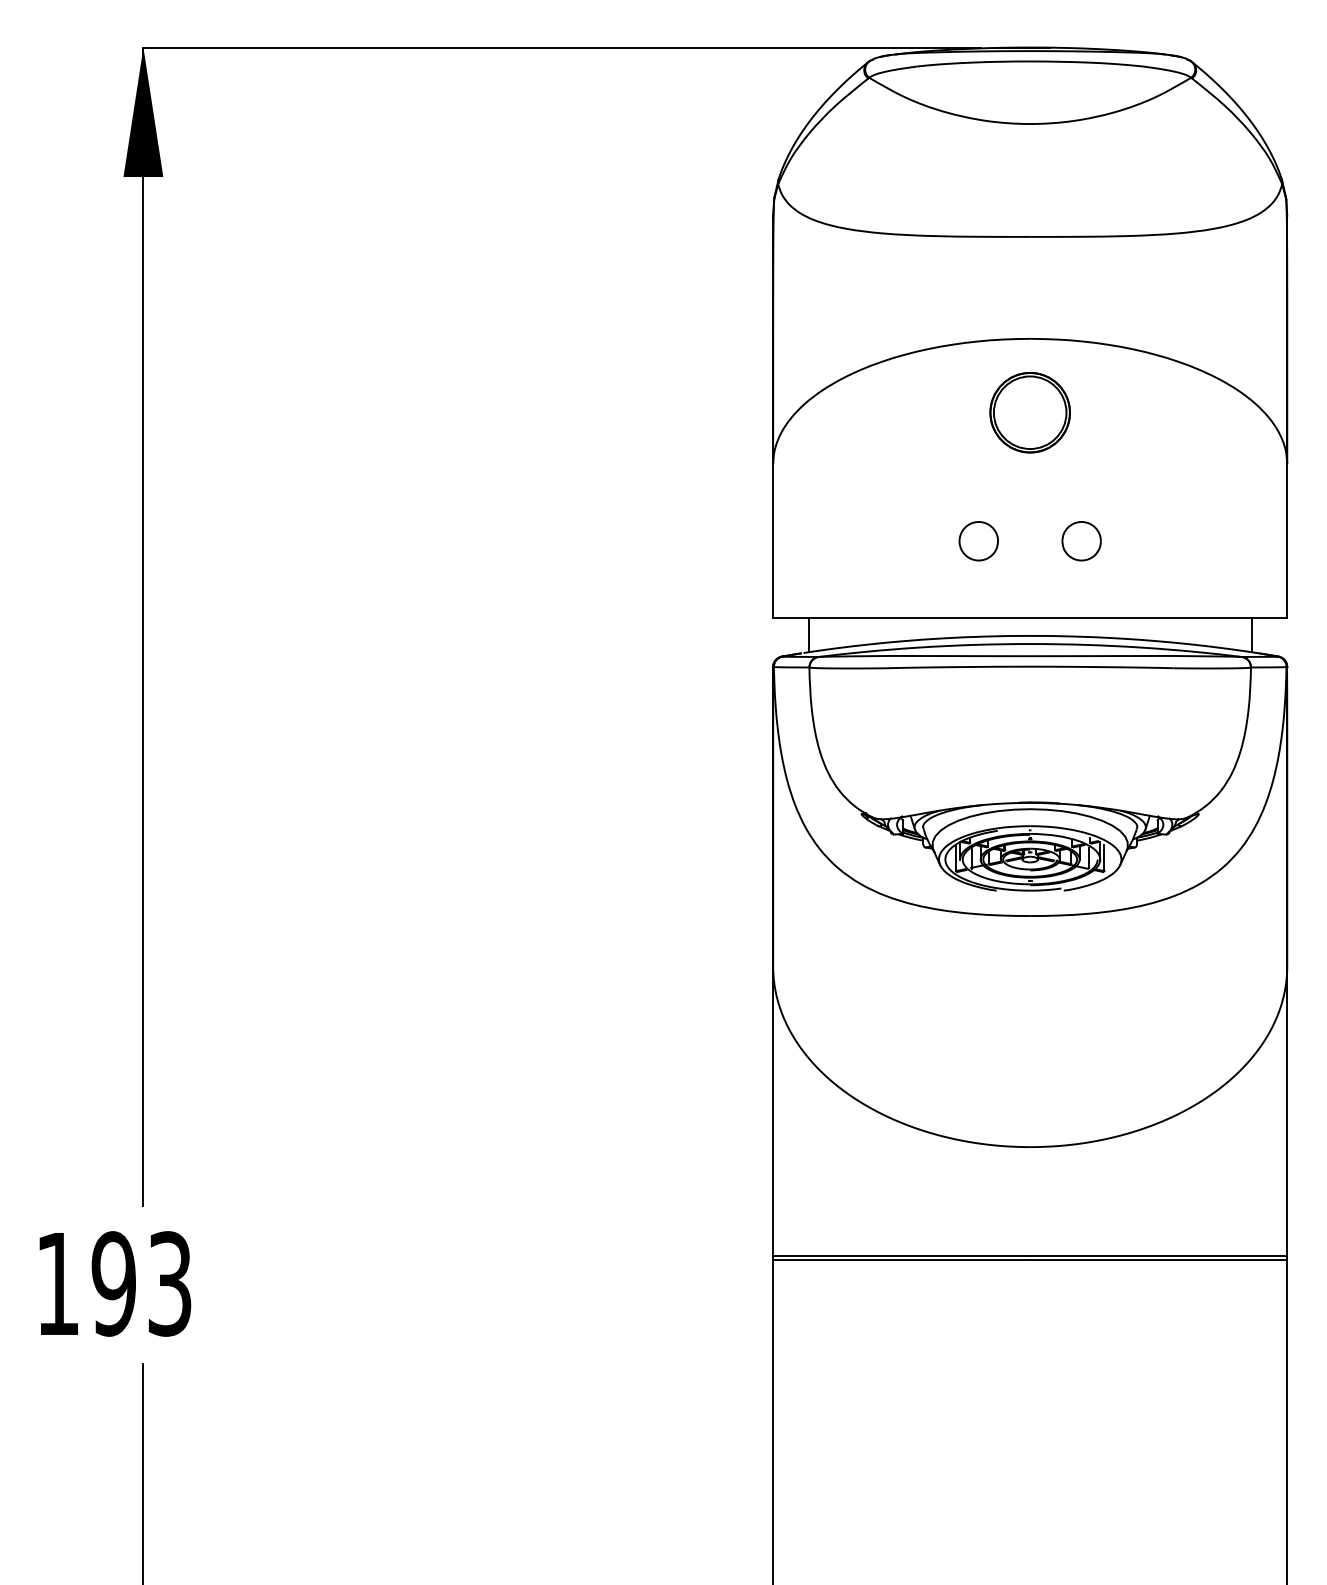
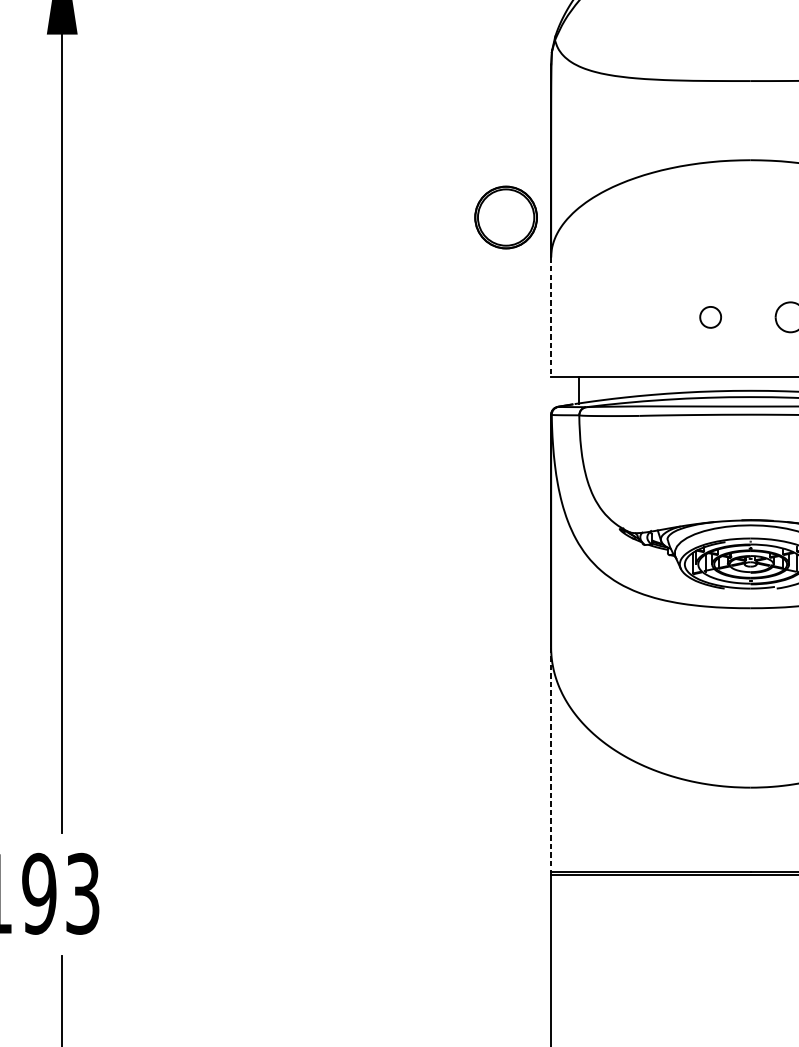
part: (1029, 412) -> (505, 217), moved
line: (773, 541) -> (551, 317), solid -> dashed
part: (978, 541) -> (710, 317), size x0.7
line: (773, 1111) -> (551, 760), solid -> dashed

